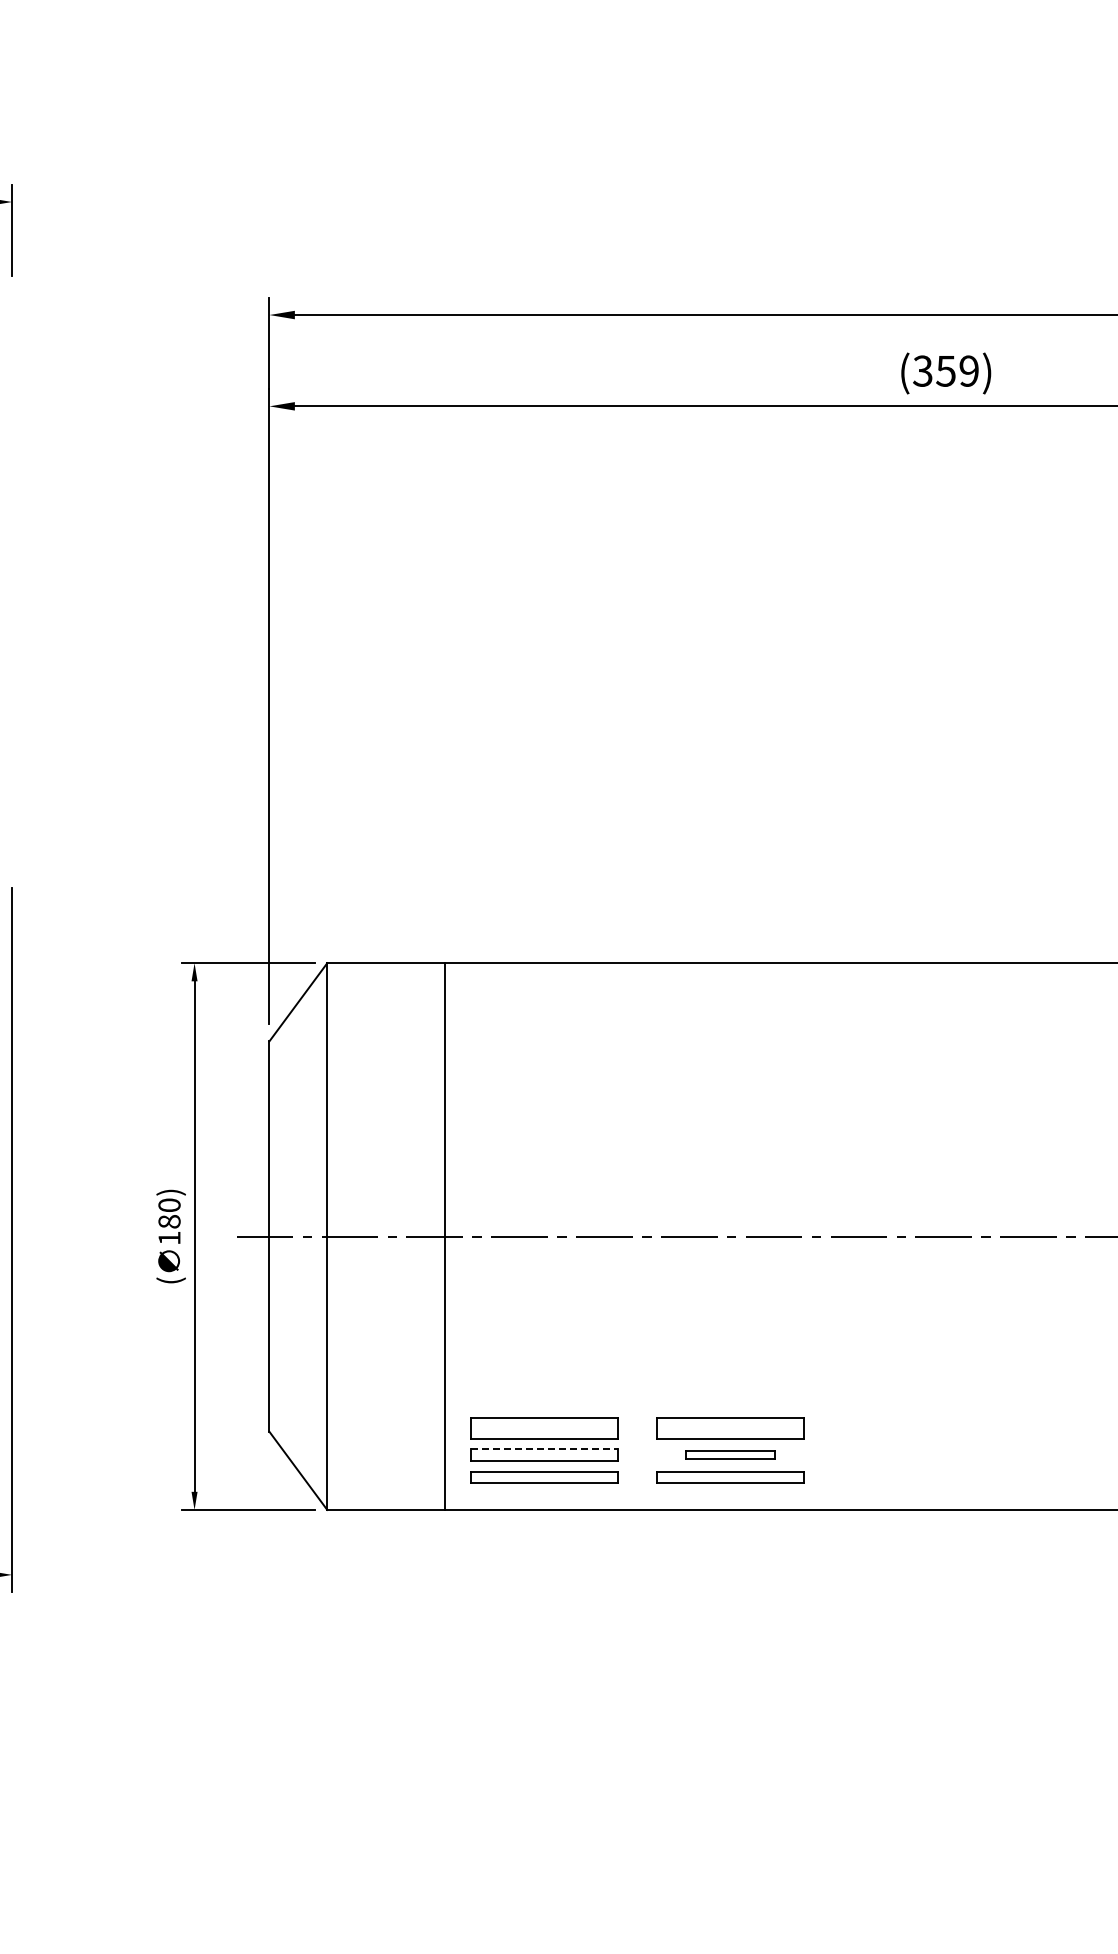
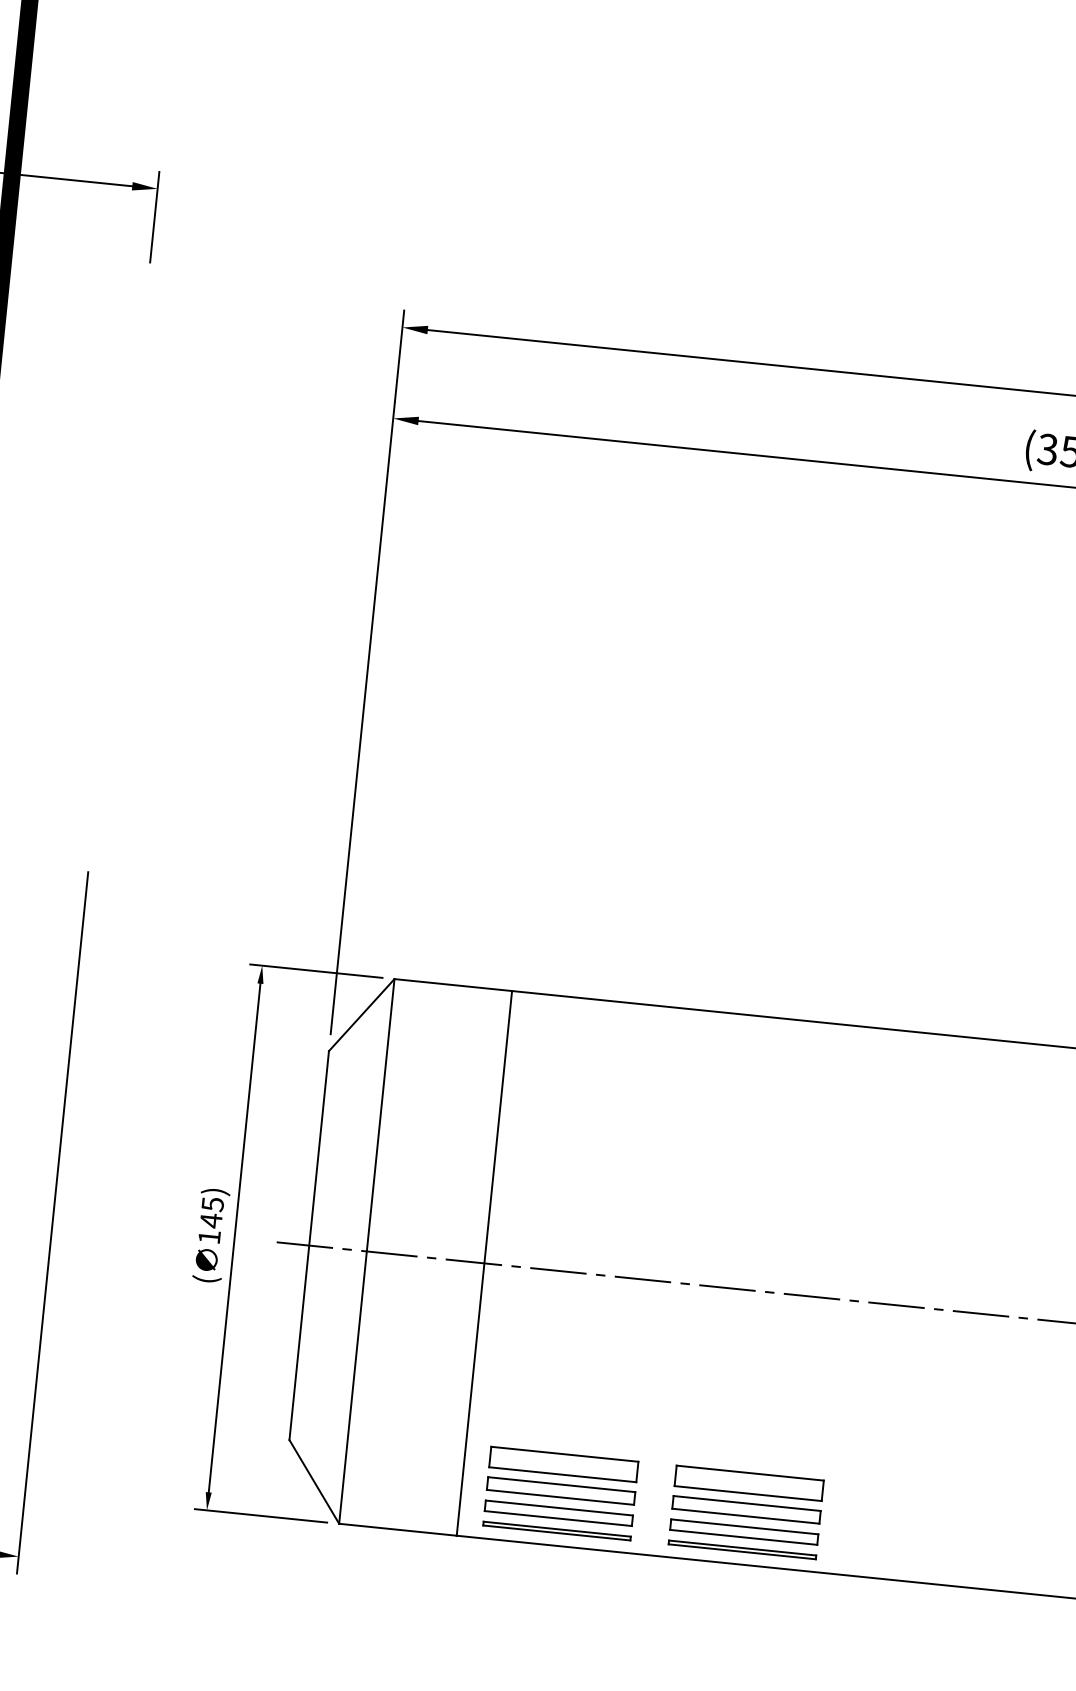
text: (169, 1213) -> (211, 1212), 180) -> 145)
line: (544, 1448) -> (561, 1484), dashed -> solid
part: (730, 1454) -> (746, 1509), size x1.67
part: (544, 1494) -> (557, 1530), added
part: (730, 1494) -> (742, 1549), added

